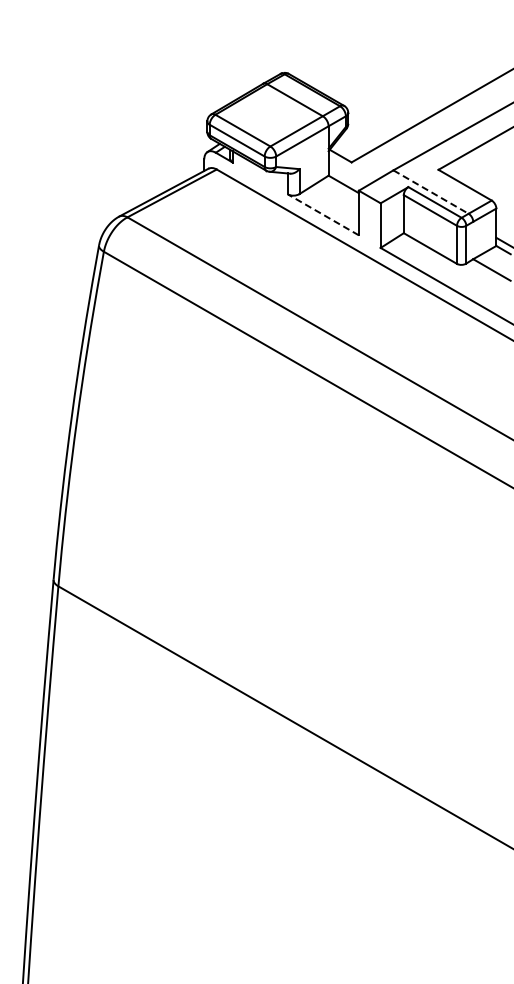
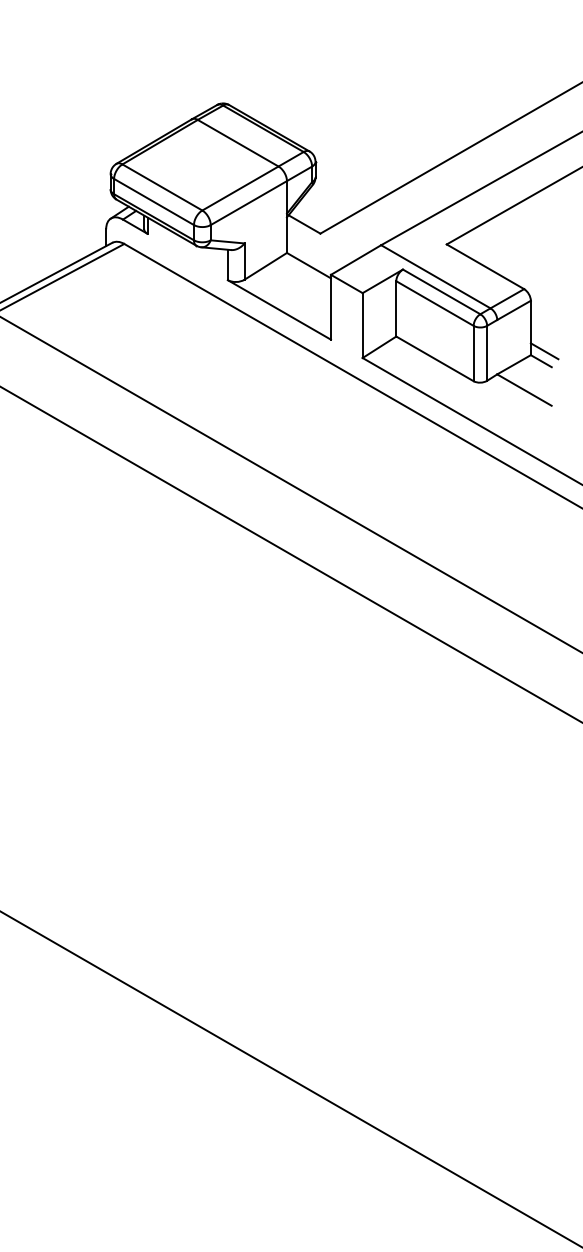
line: (431, 192) -> (436, 277), dashed -> solid
line: (323, 214) -> (279, 309), dashed -> solid

